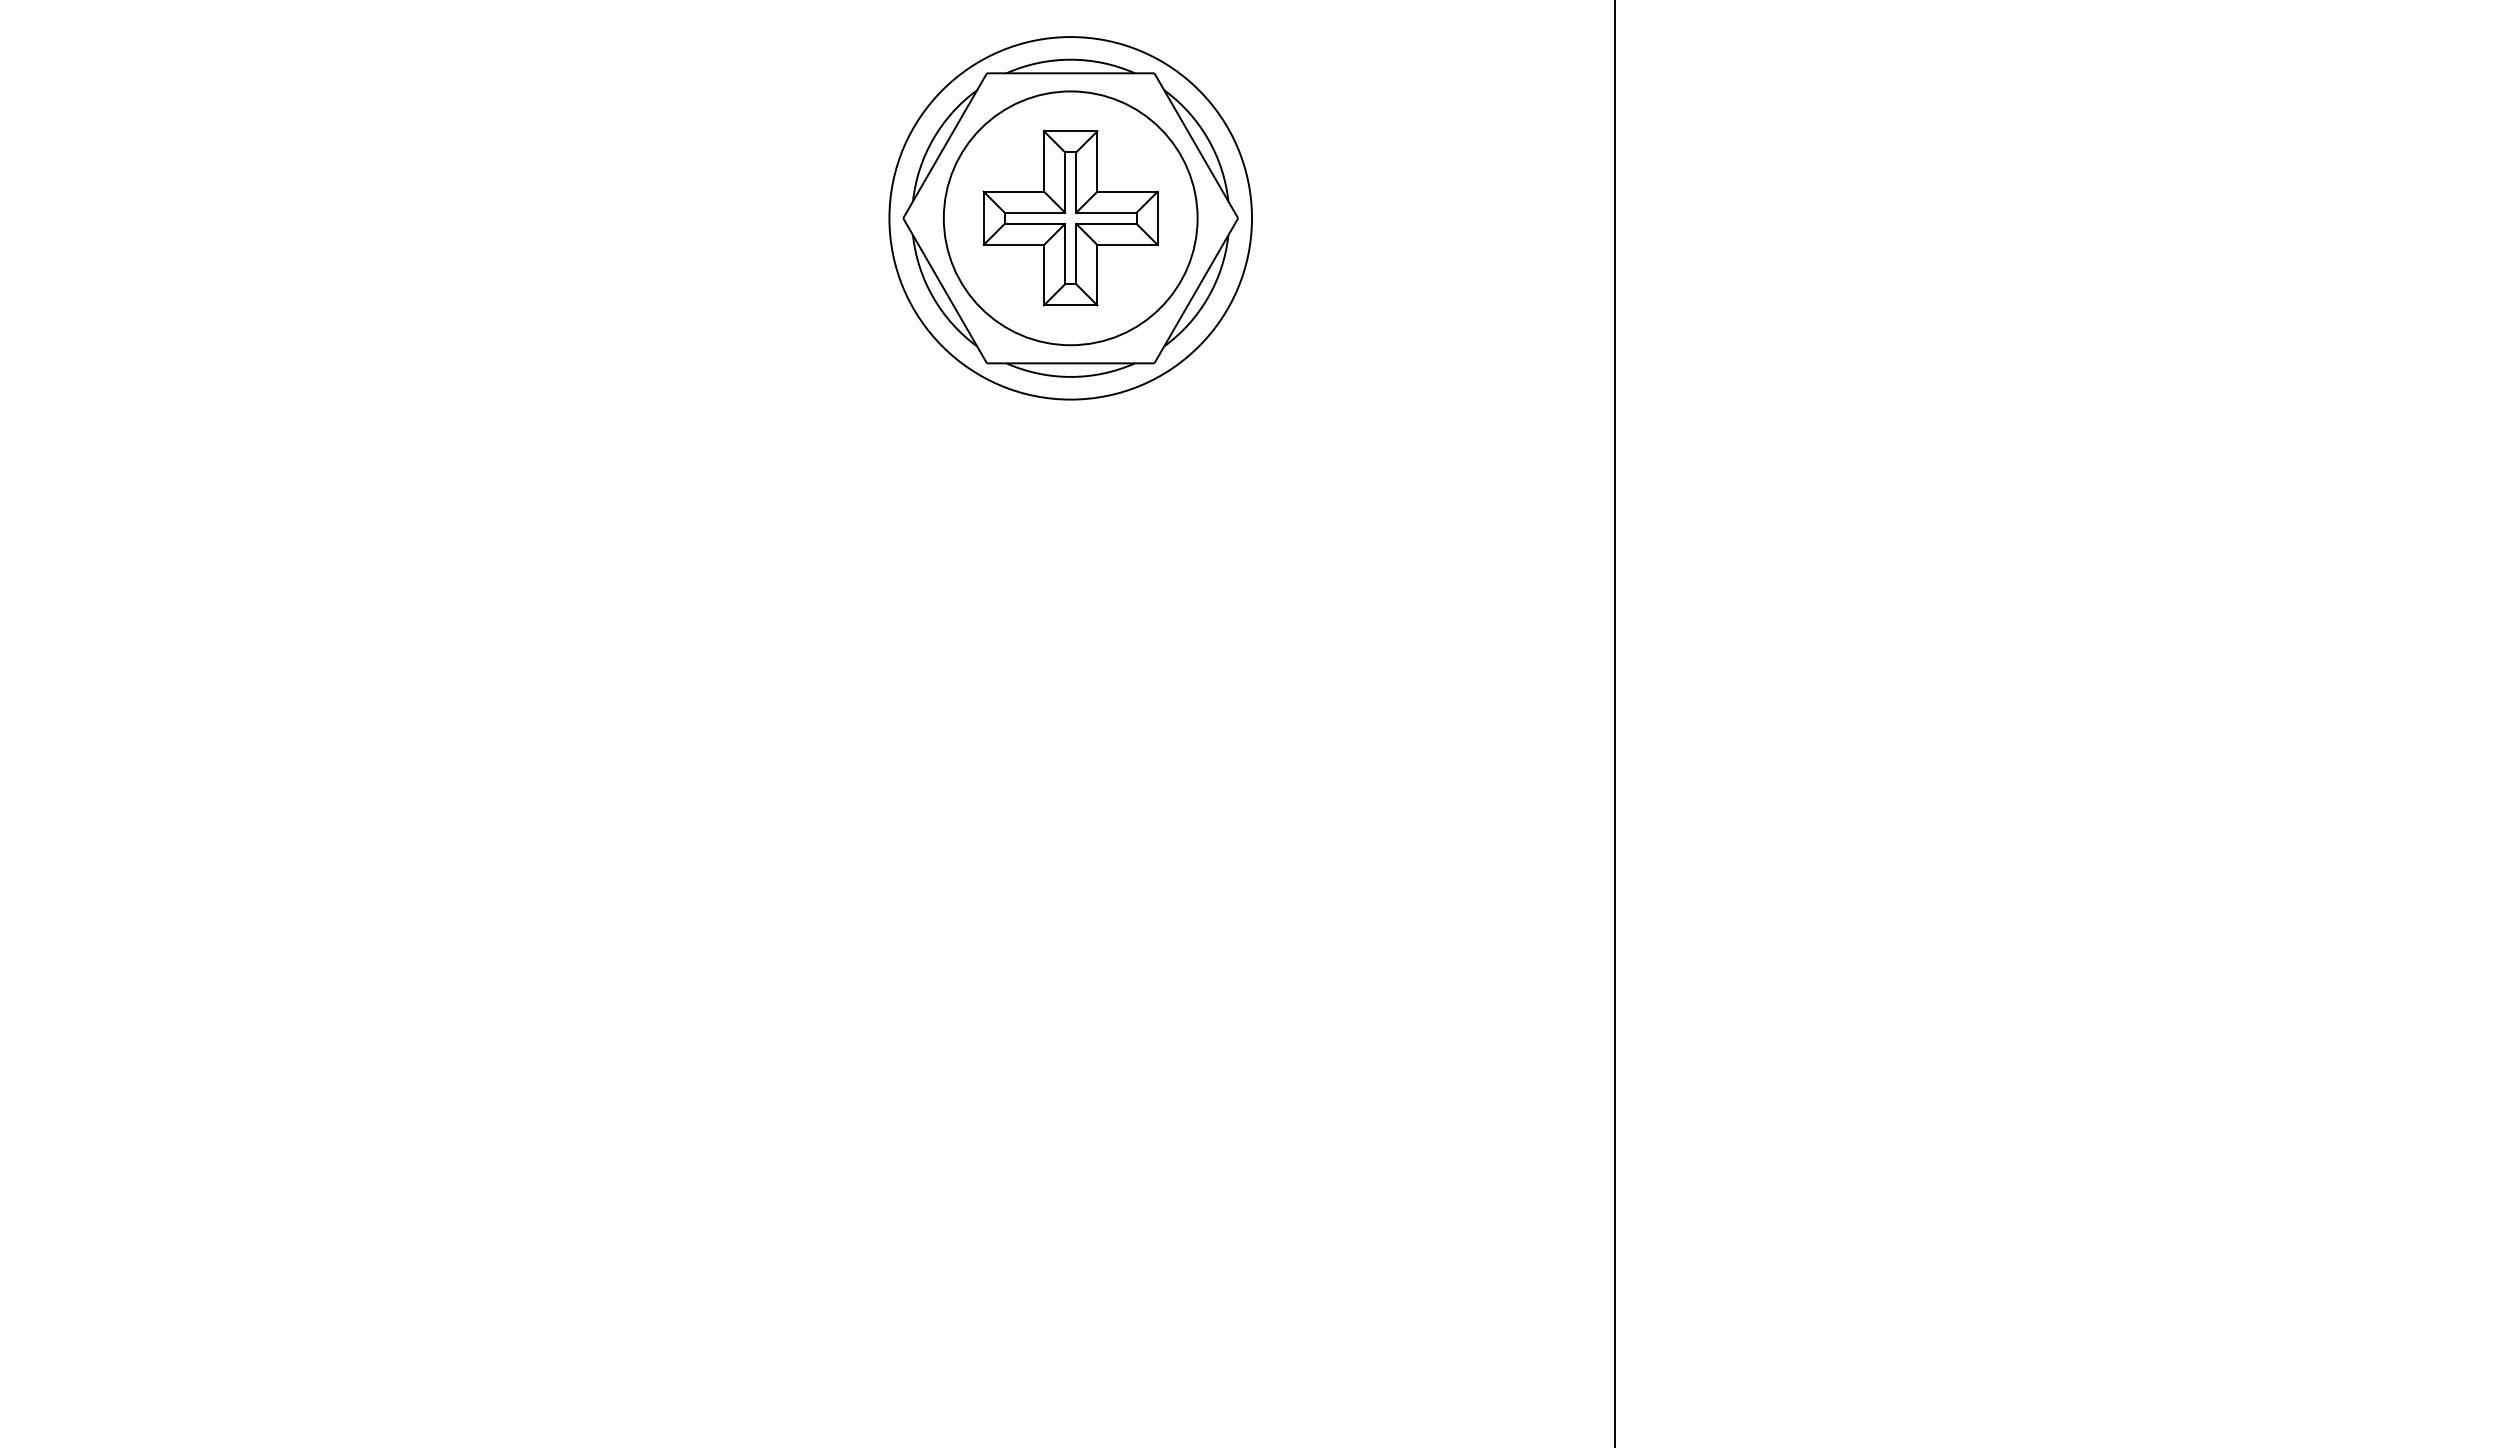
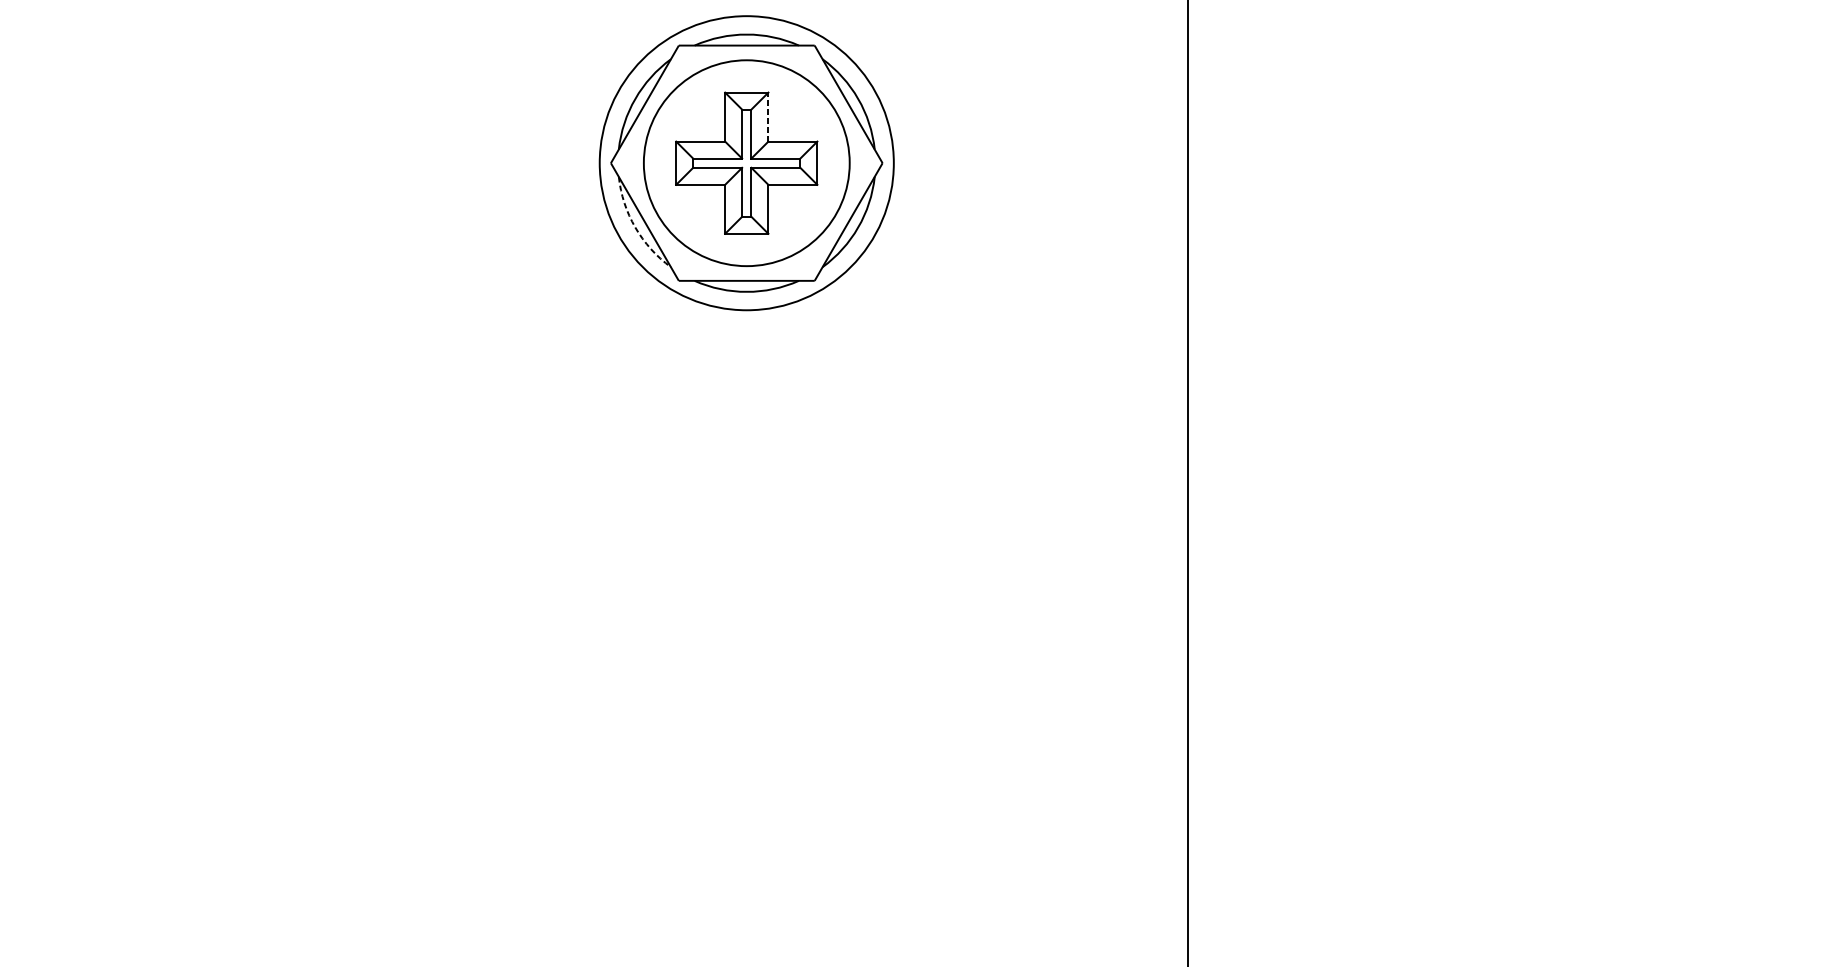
line: (1097, 161) -> (768, 117), solid -> dashed
arc: (933, 297) -> (635, 227), solid -> dashed

